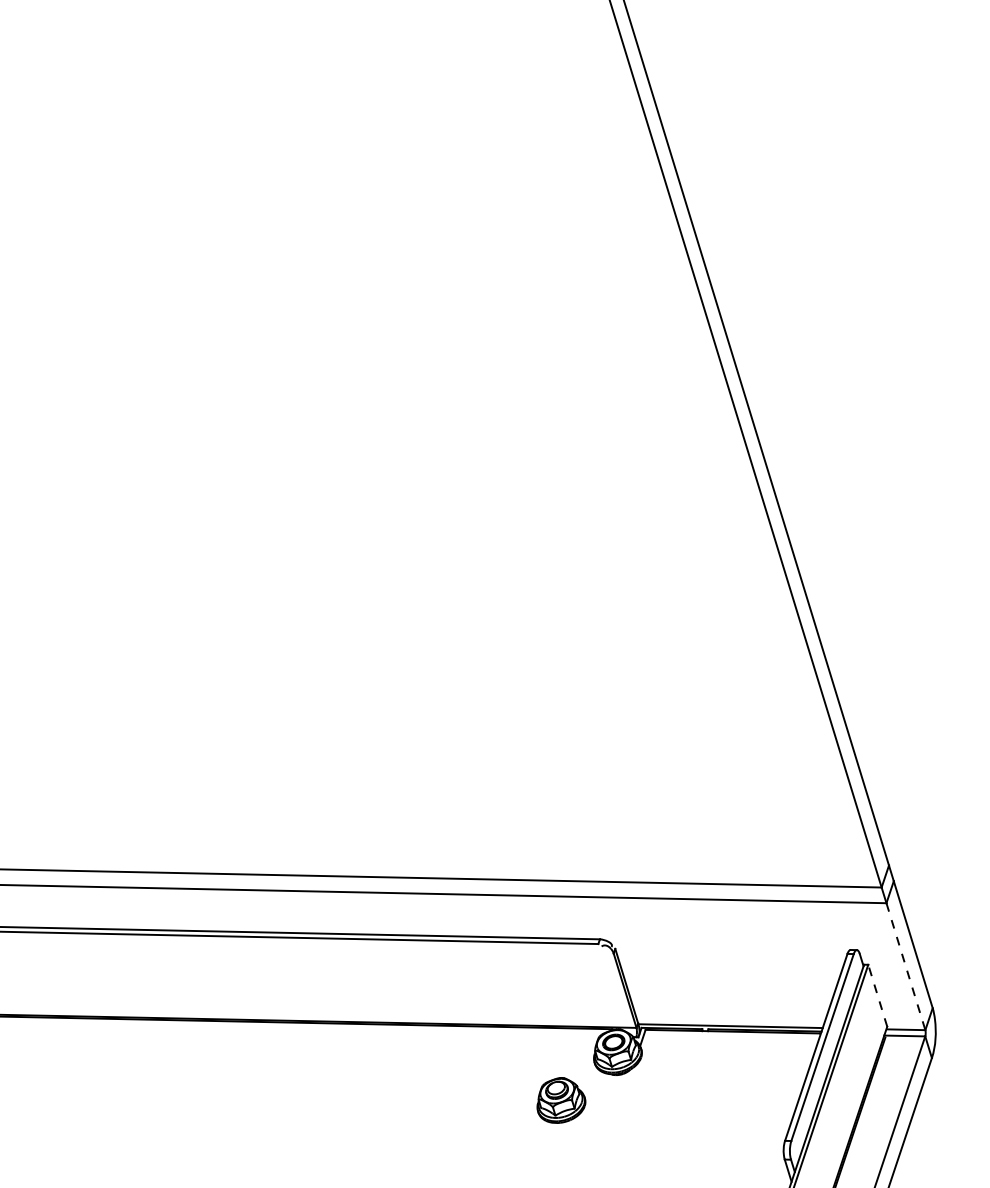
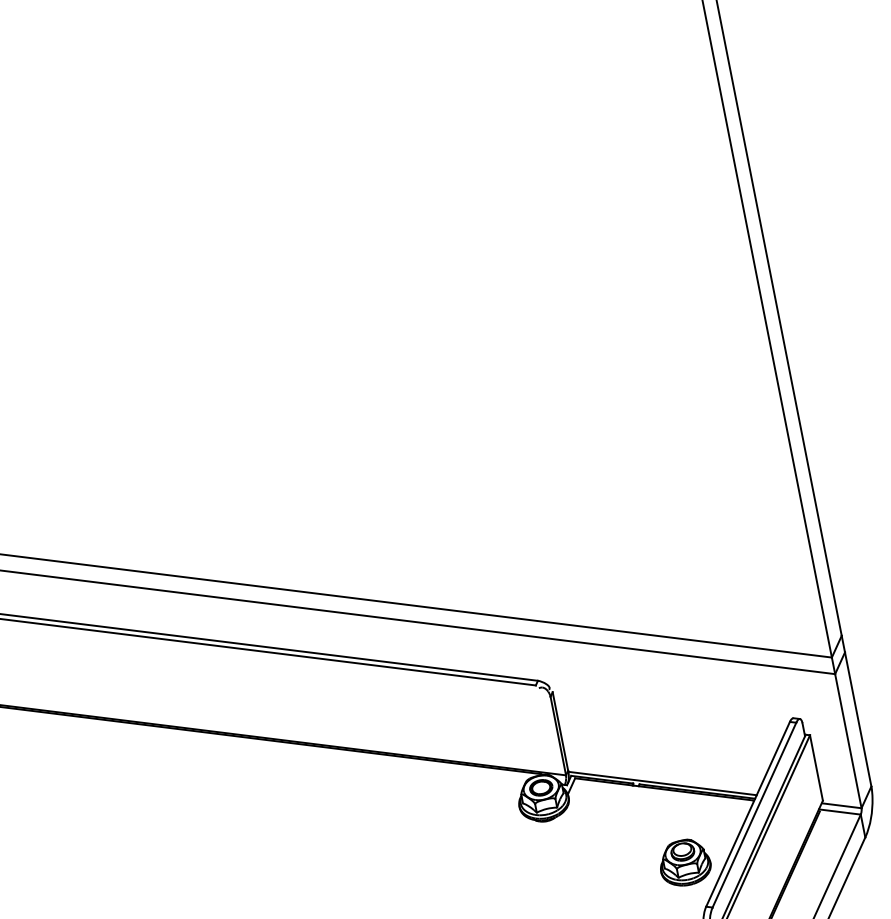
line: (906, 967) -> (848, 742), dashed -> solid
line: (877, 995) -> (816, 767), dashed -> solid
part: (561, 1100) -> (686, 862), moved

